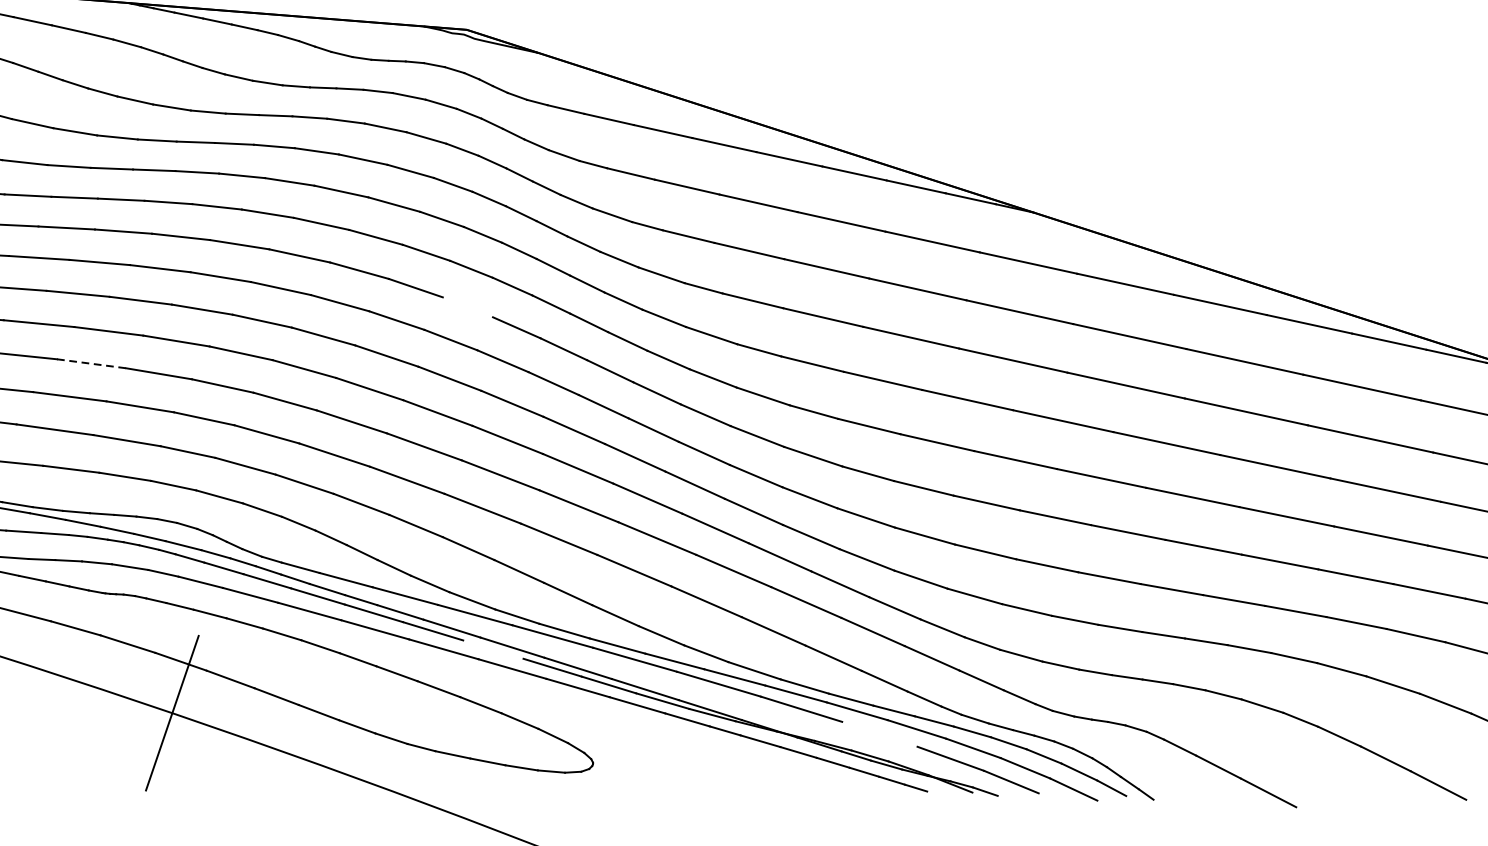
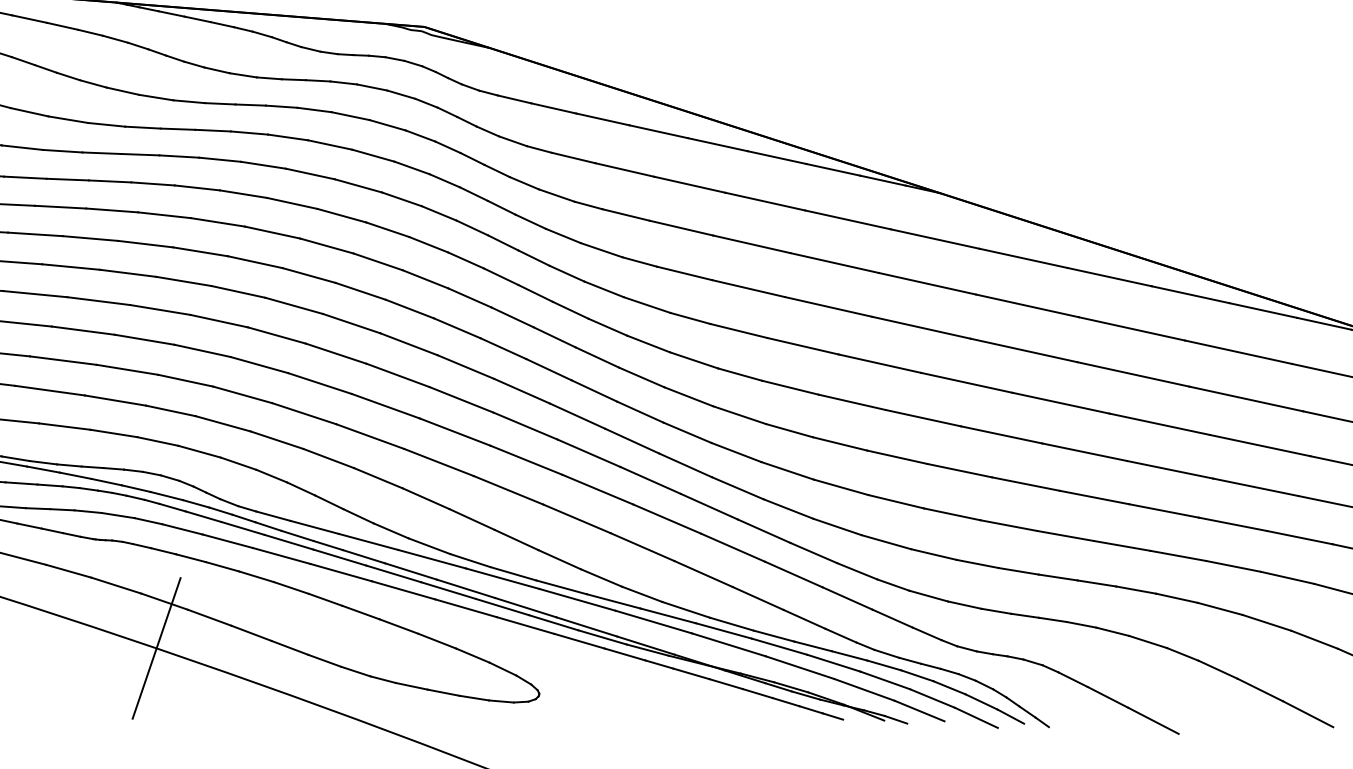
line: (468, 307) -> (425, 279), added
line: (91, 363) -> (83, 330), dashed -> solid
line: (493, 649) -> (448, 590), added
line: (879, 734) -> (799, 667), added

